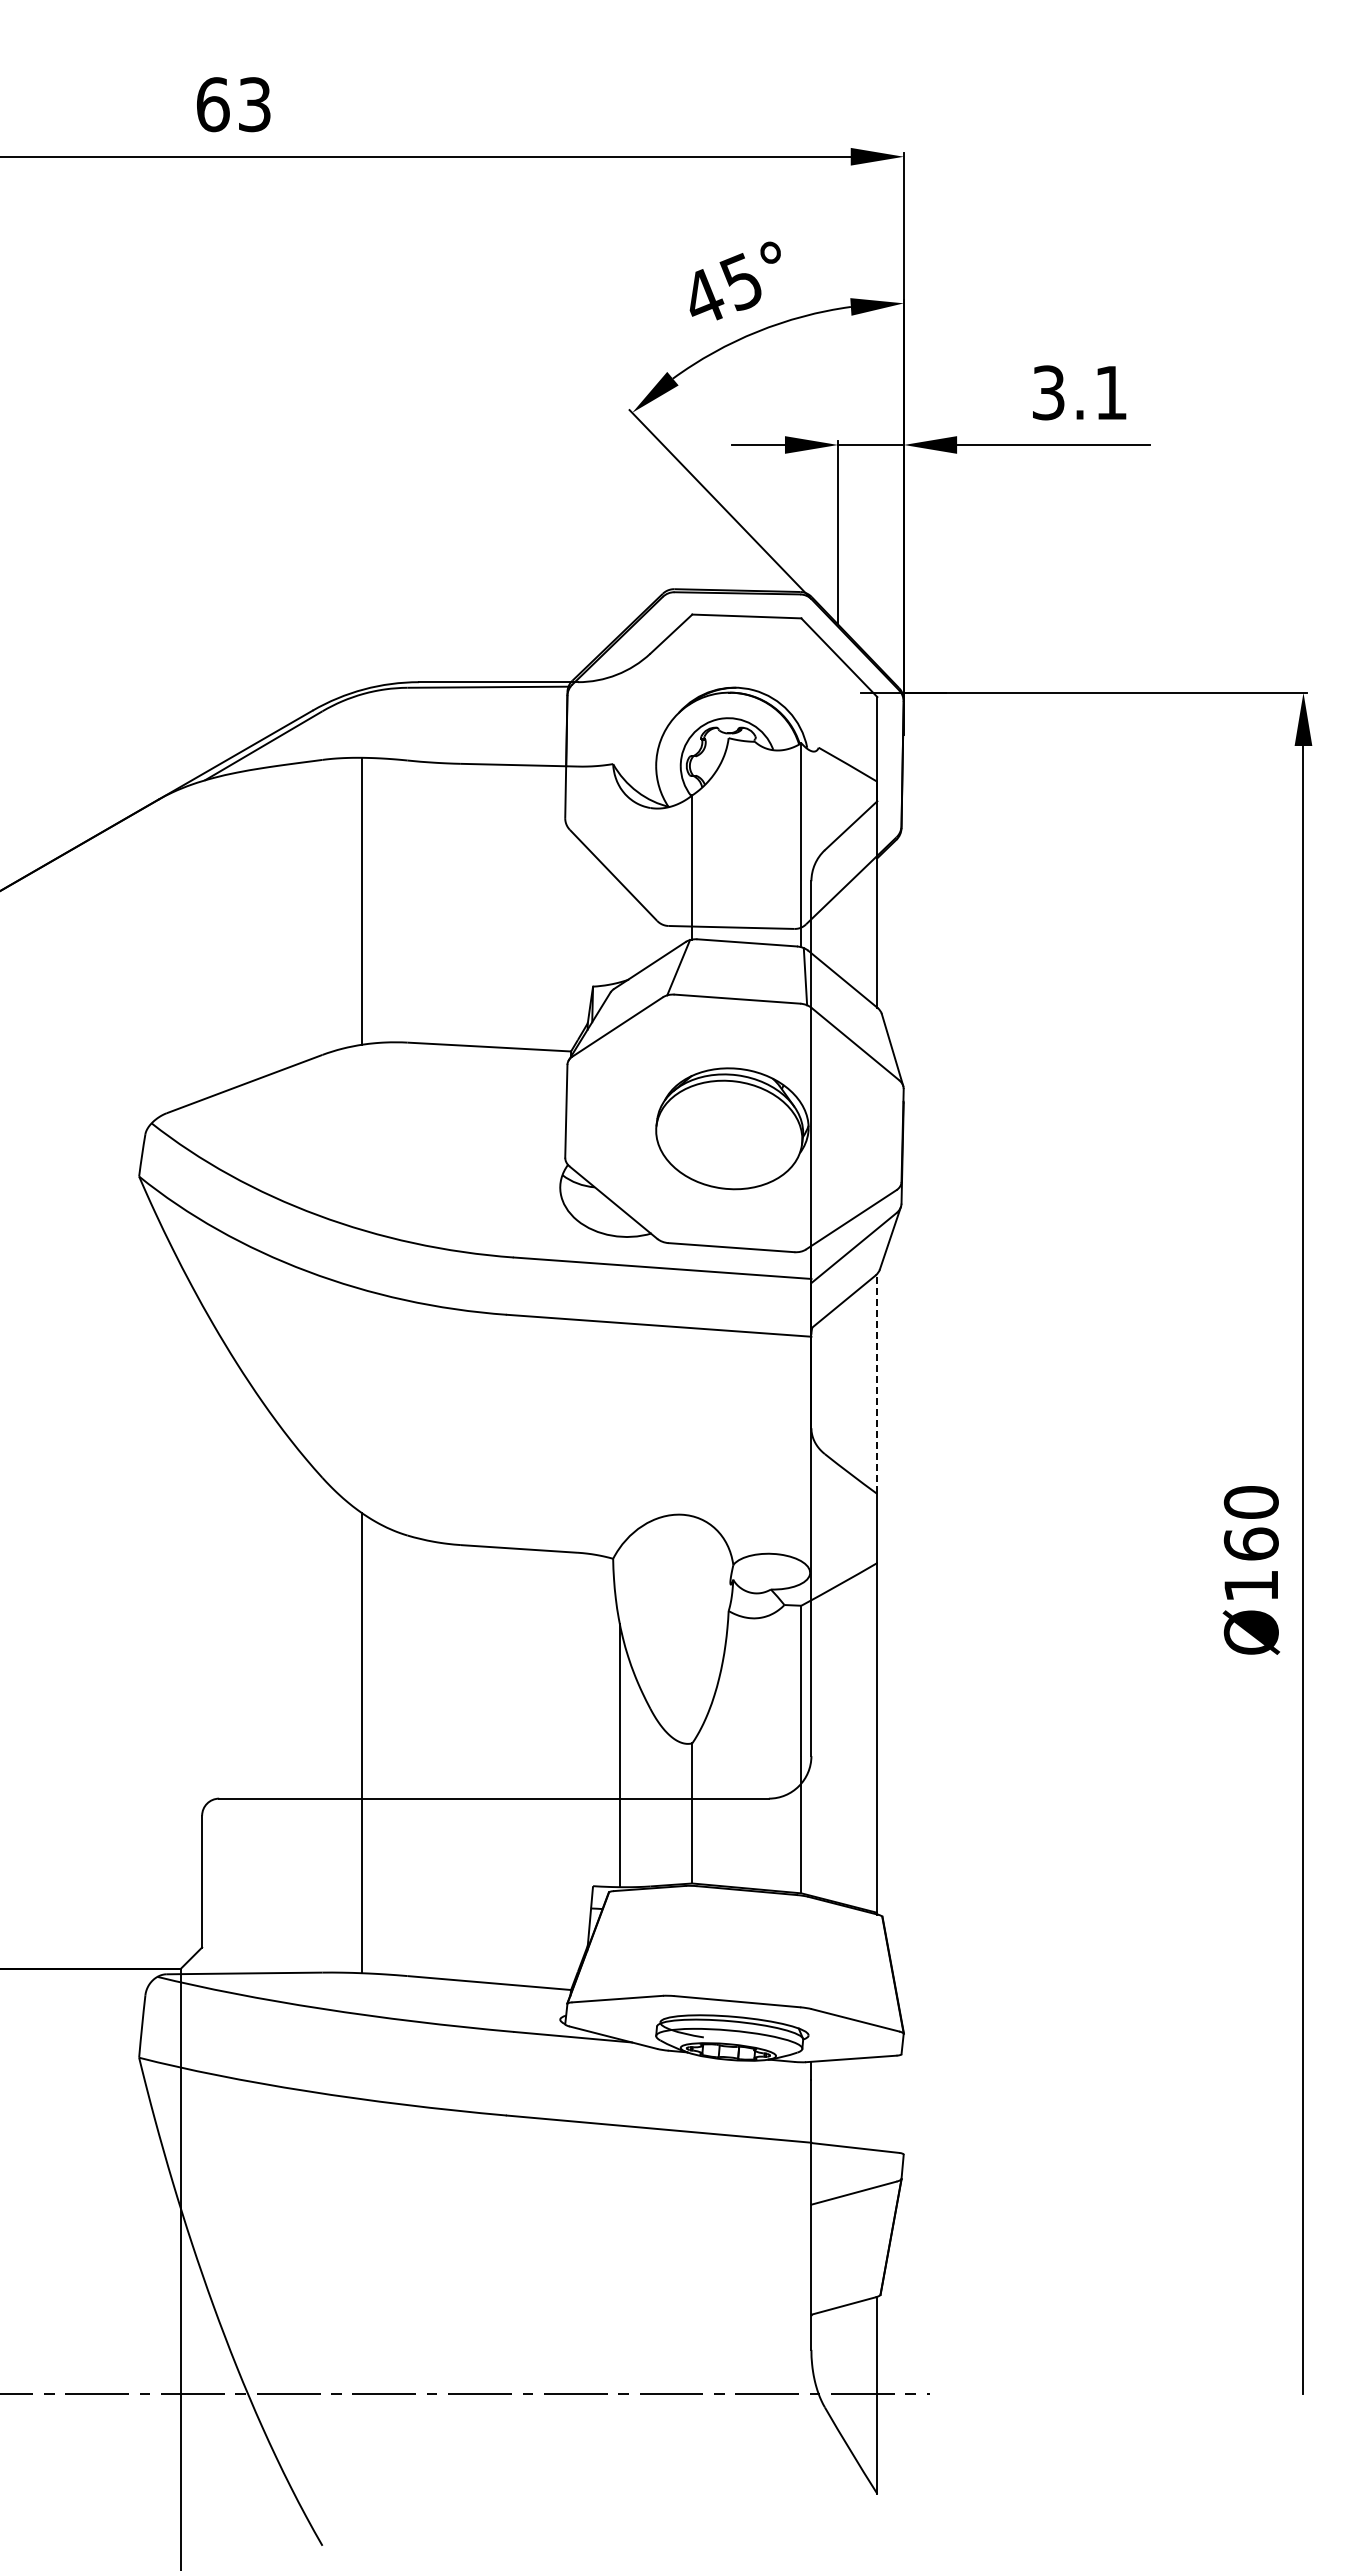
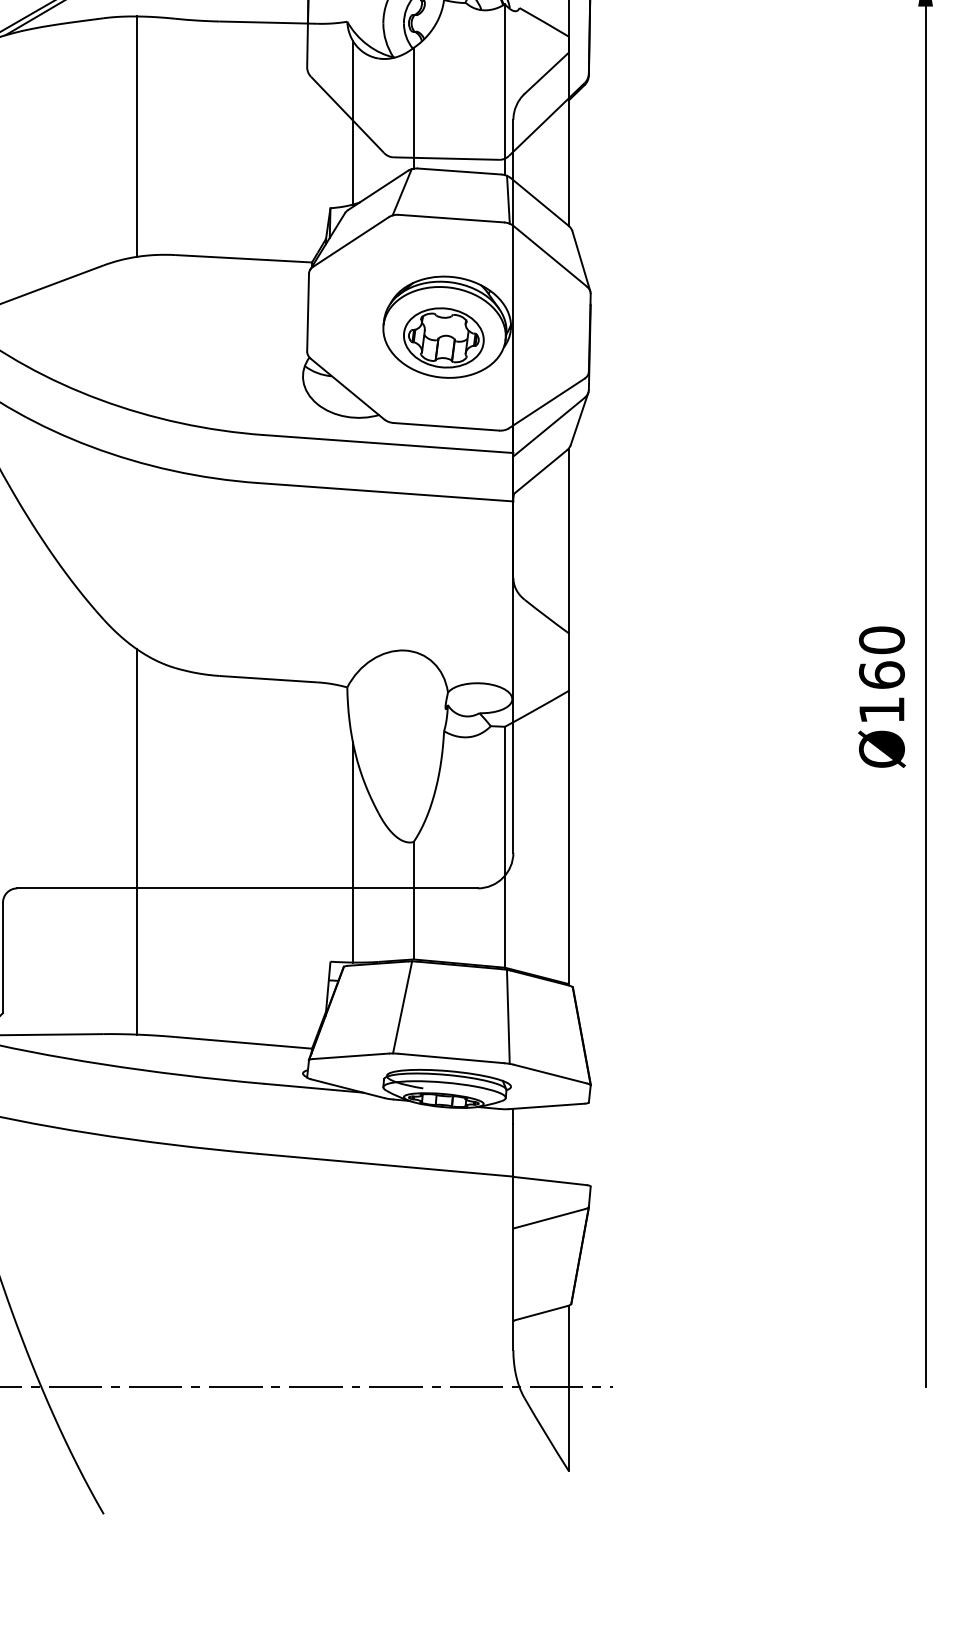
line: (619, 884) -> (352, 122), added
part: (727, 1141) -> (443, 337), added
line: (877, 1383) -> (568, 540), dashed -> solid
line: (678, 1940) -> (402, 1007), added
line: (805, 1951) -> (508, 1016), added

